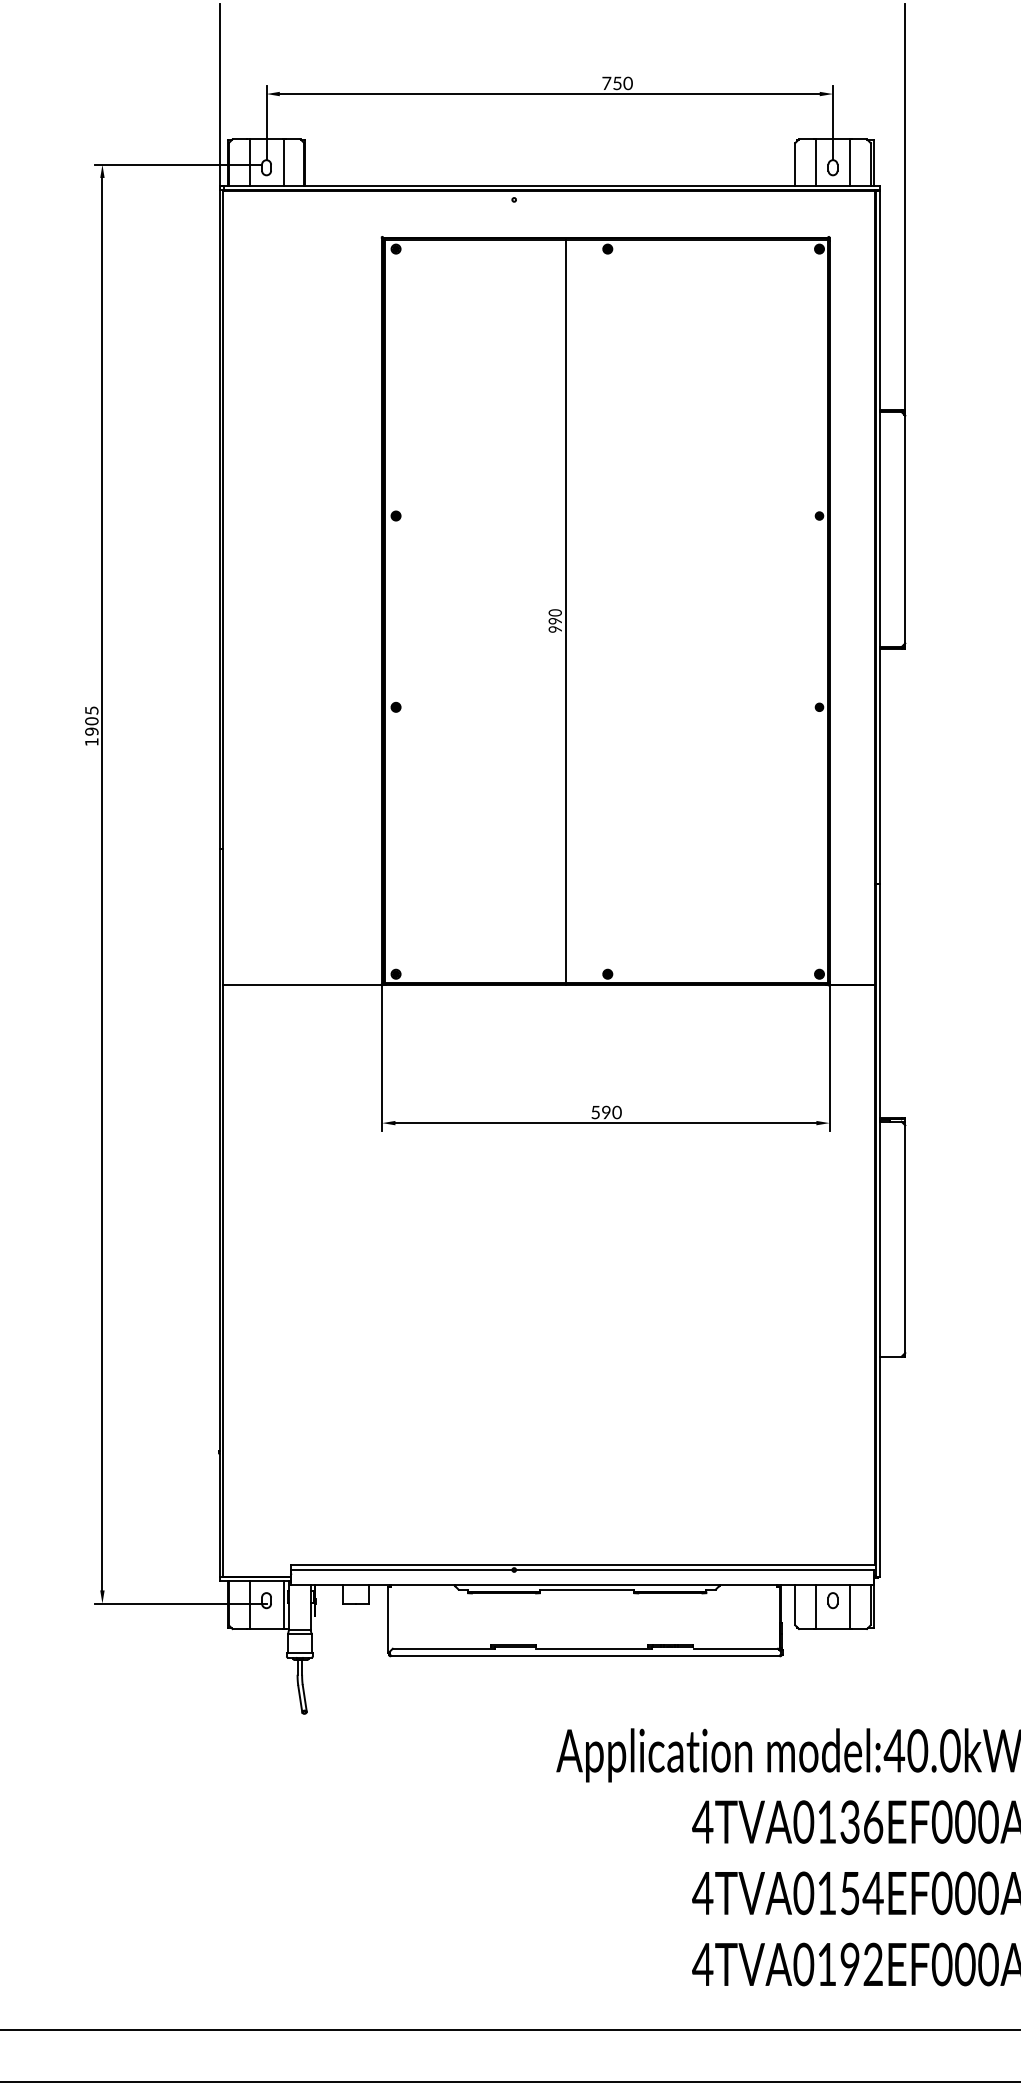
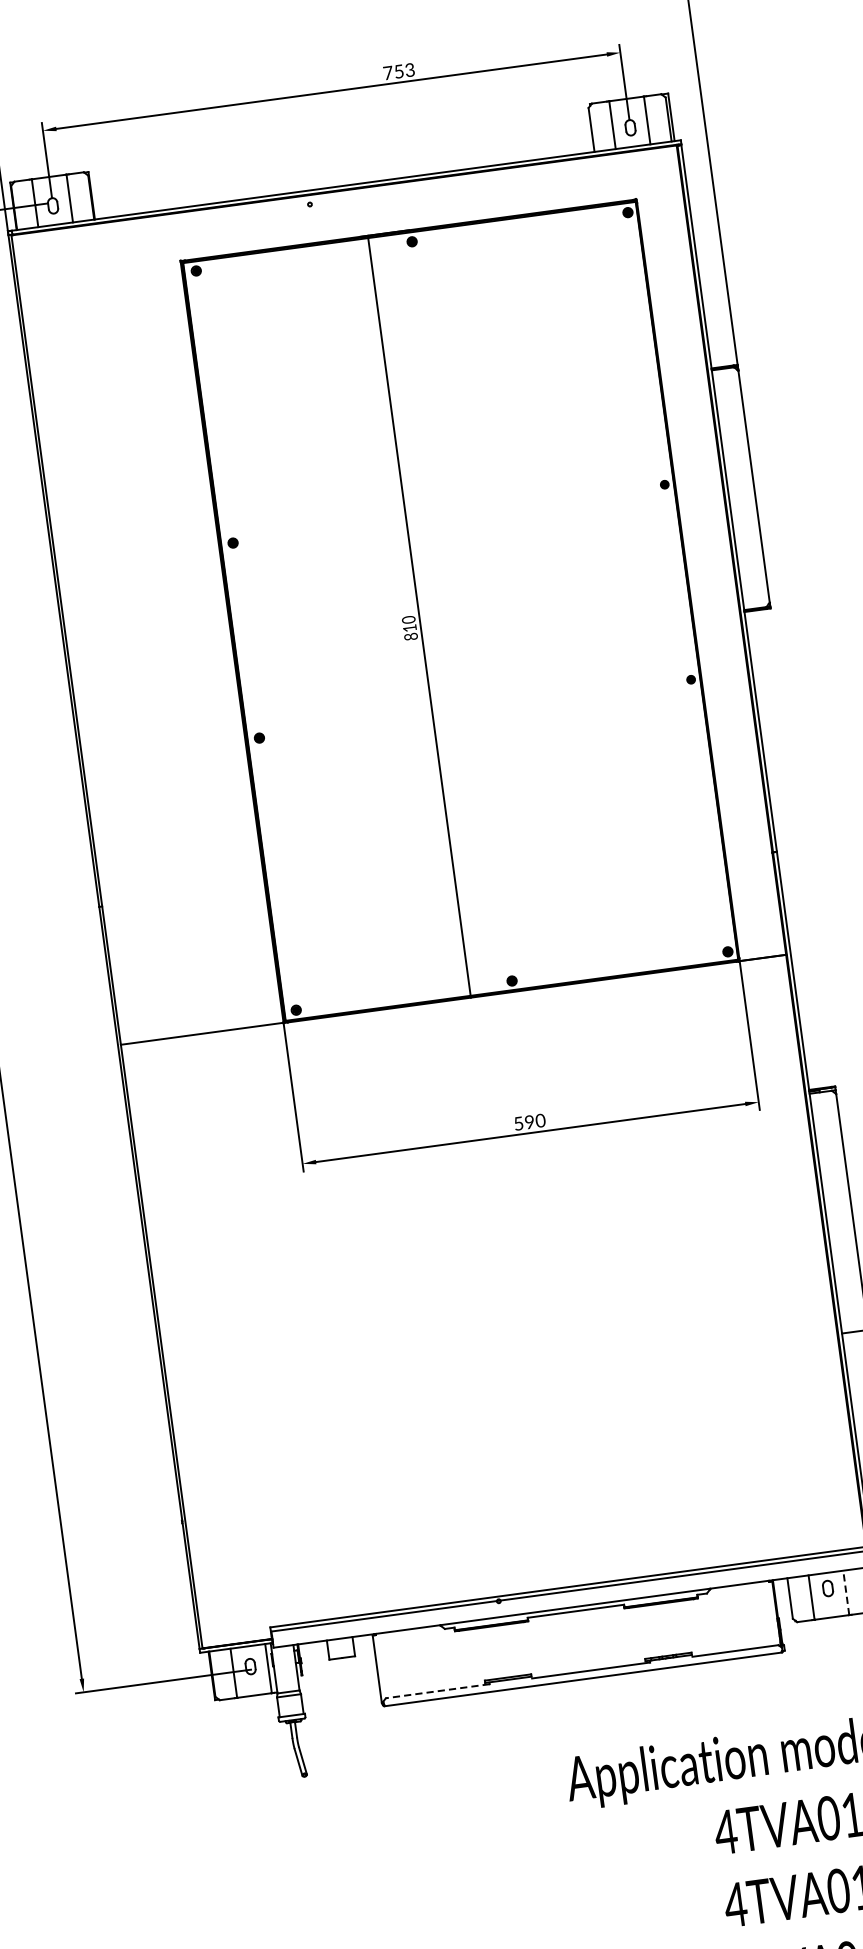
text: (627, 83) -> (409, 70), 750 -> 753
text: (554, 625) -> (409, 632), 990 -> 810
line: (850, 1607) -> (846, 1593), solid -> dashed
line: (443, 1648) -> (437, 1691), solid -> dashed

